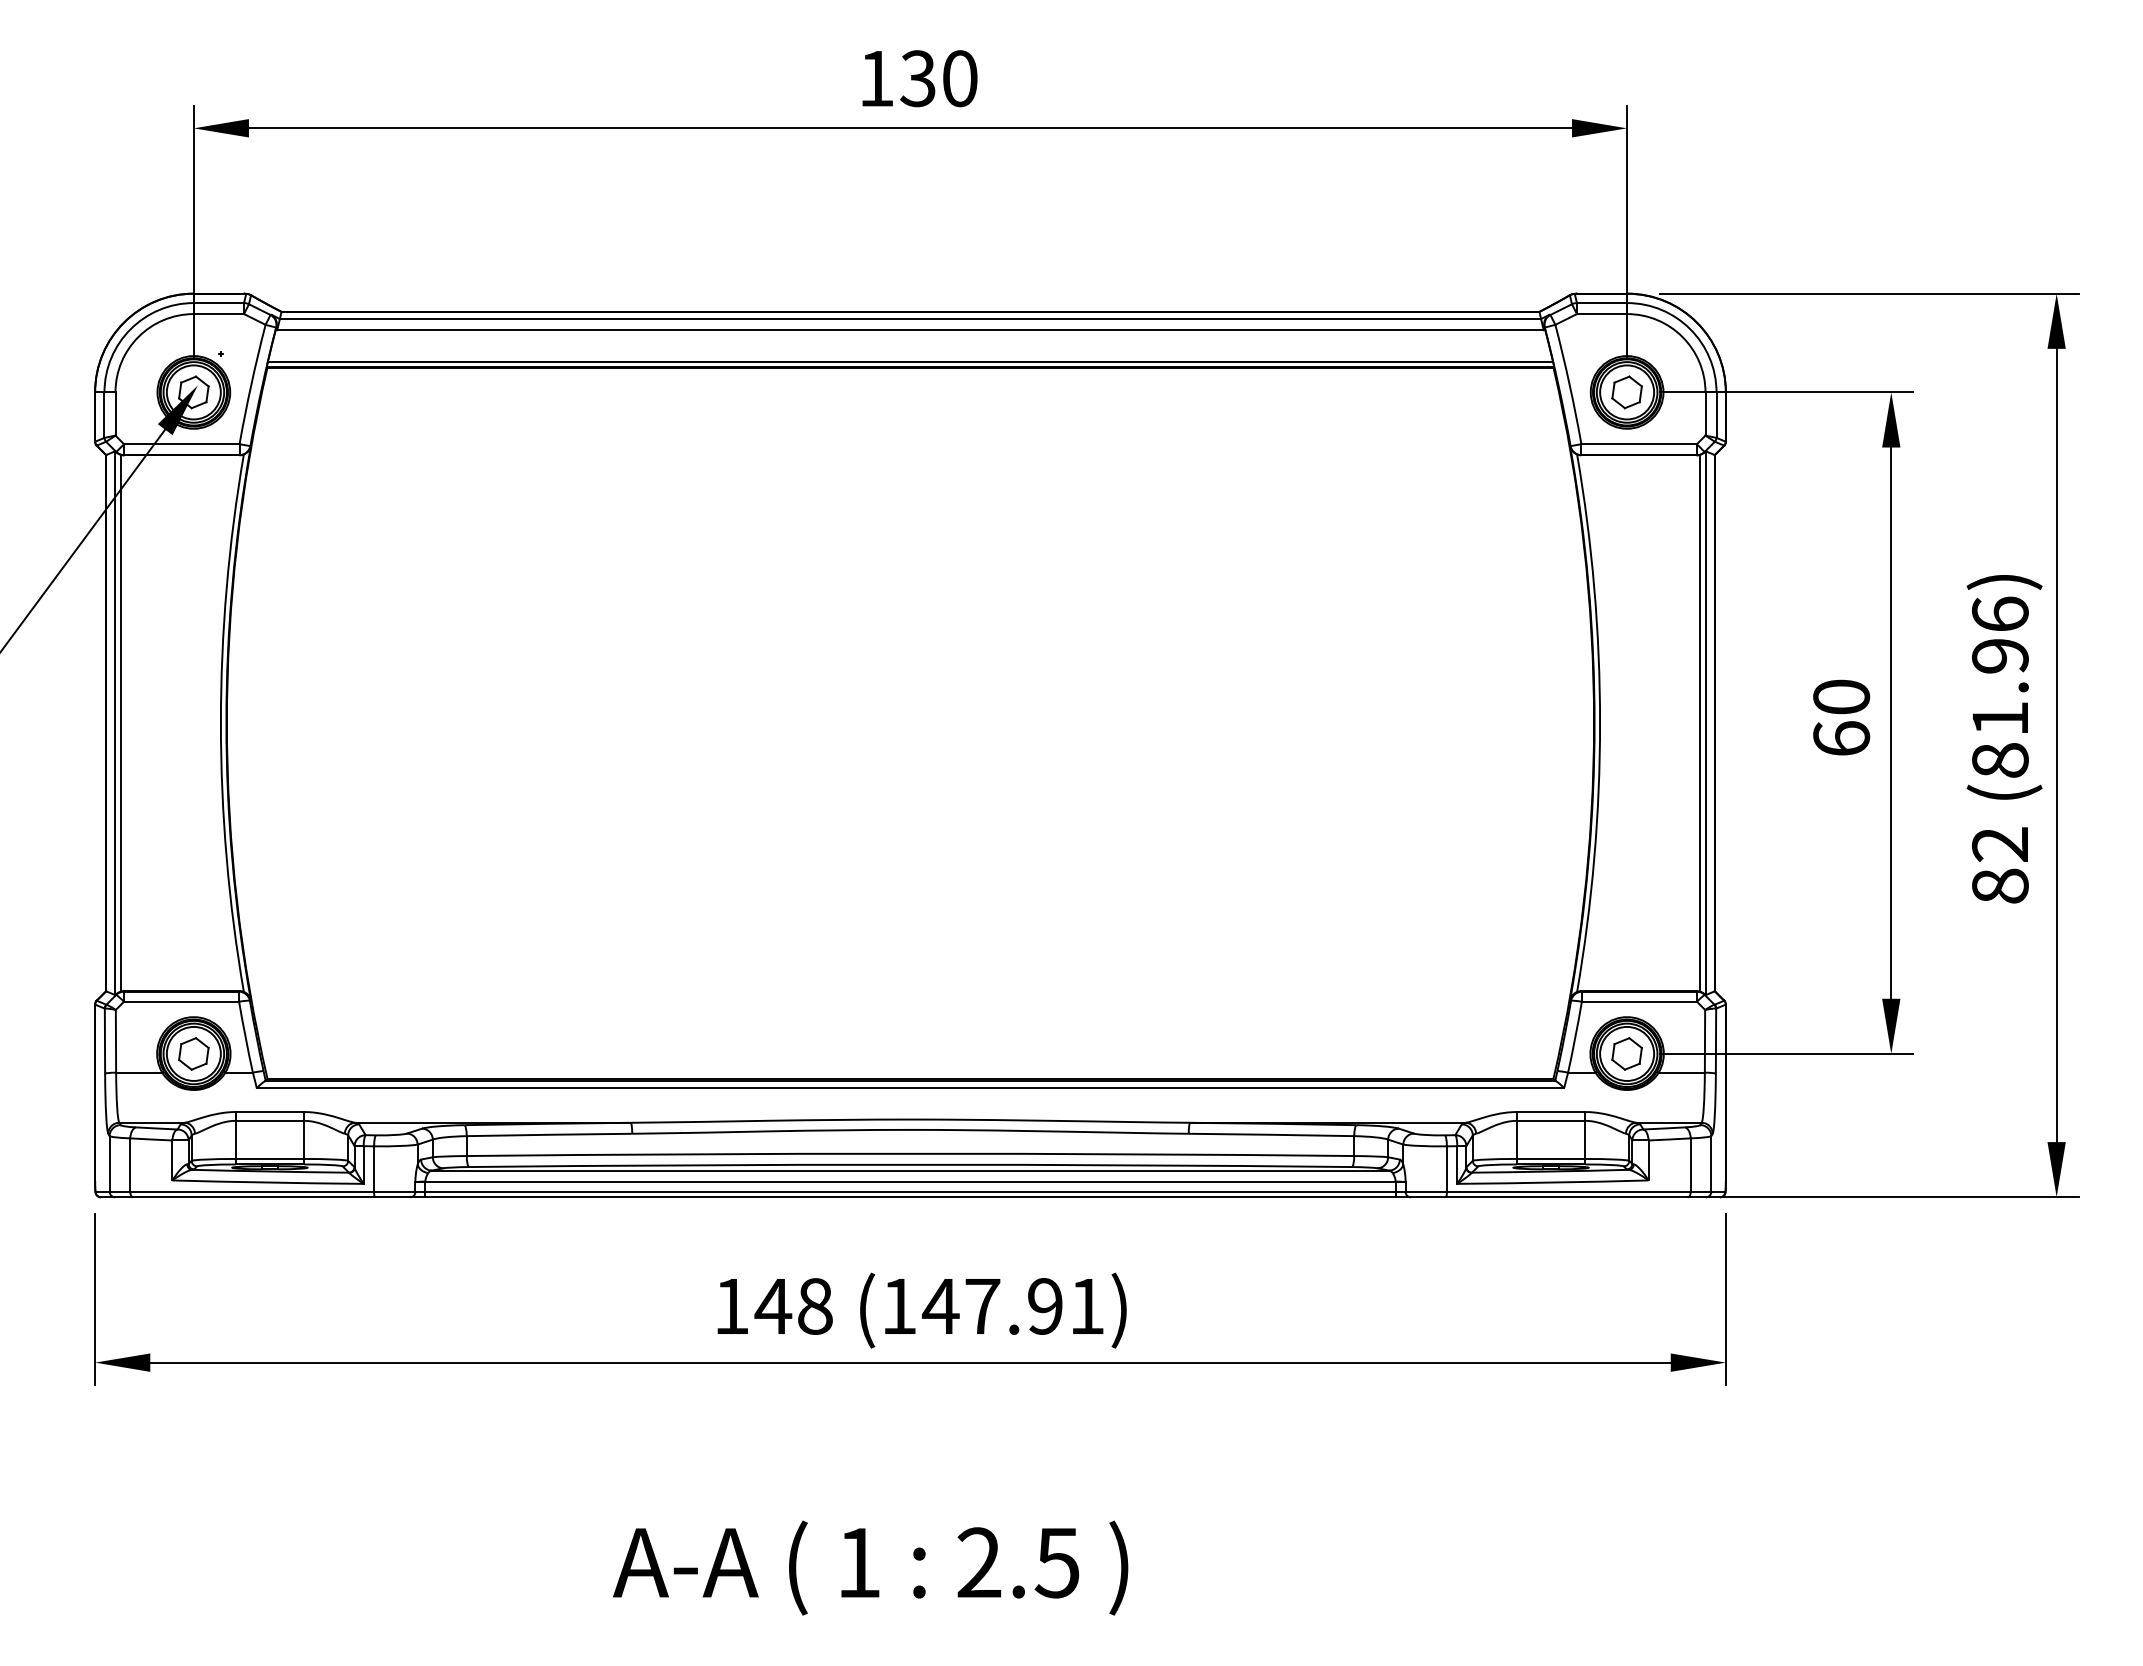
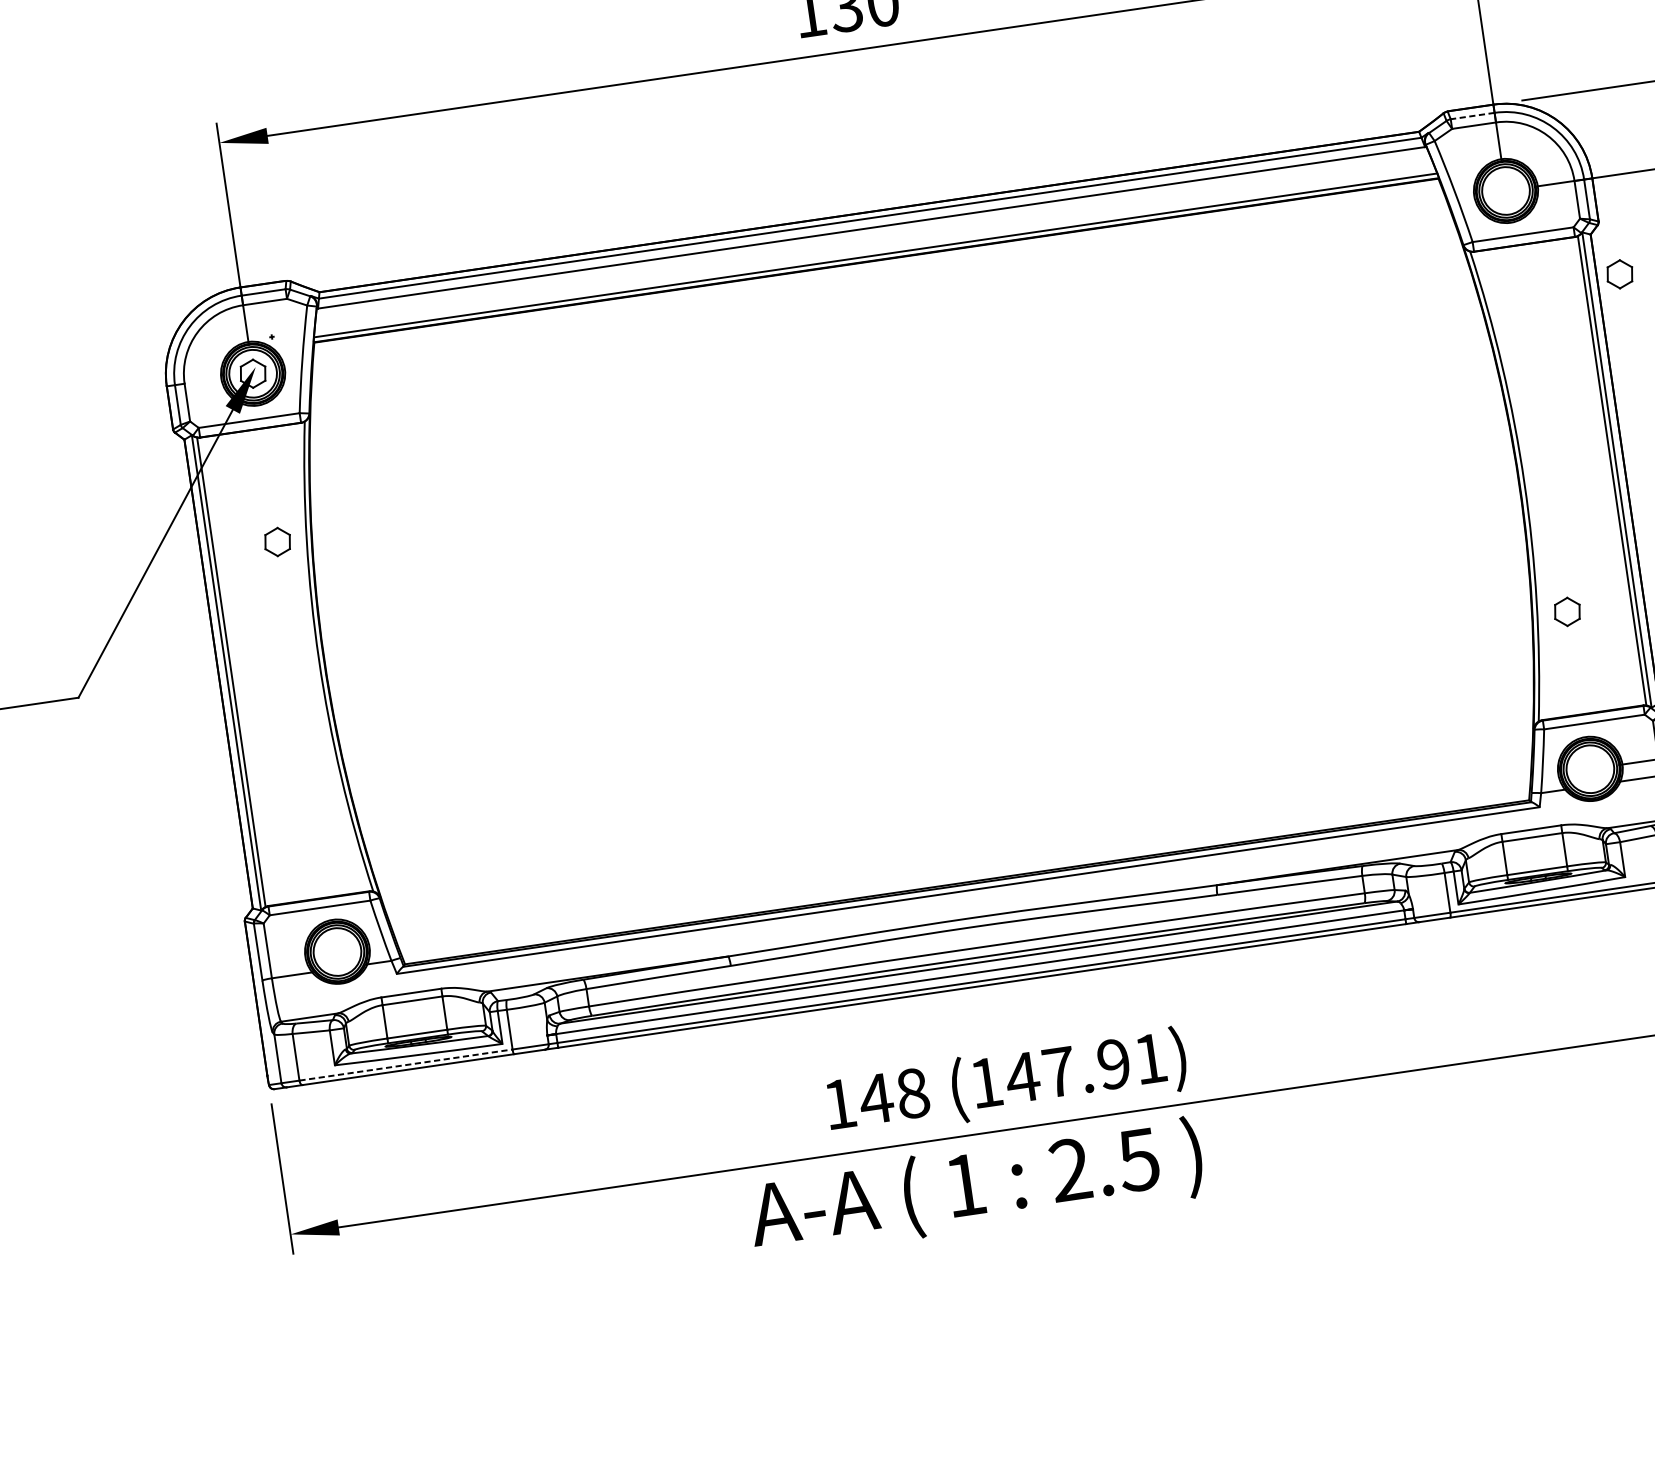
line: (1601, 303) -> (1472, 116), solid -> dashed
part: (1626, 392) -> (1619, 274), moved
part: (193, 1053) -> (277, 541), moved
part: (1626, 1053) -> (1566, 611), moved
line: (252, 1191) -> (406, 1064), solid -> dashed
text: (870, 1567) -> (975, 1187), moved

